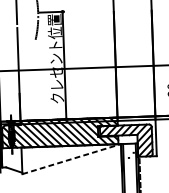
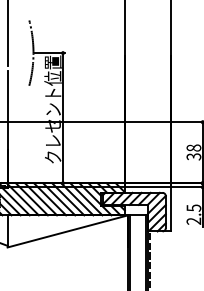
line: (72, 159) -> (68, 231), dashed -> solid

